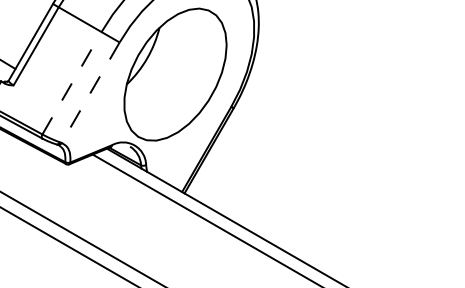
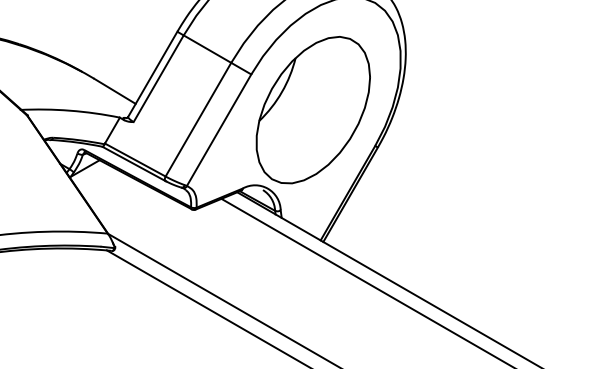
line: (72, 83) -> (198, 119), dashed -> solid
line: (90, 92) -> (218, 130), dashed -> solid

